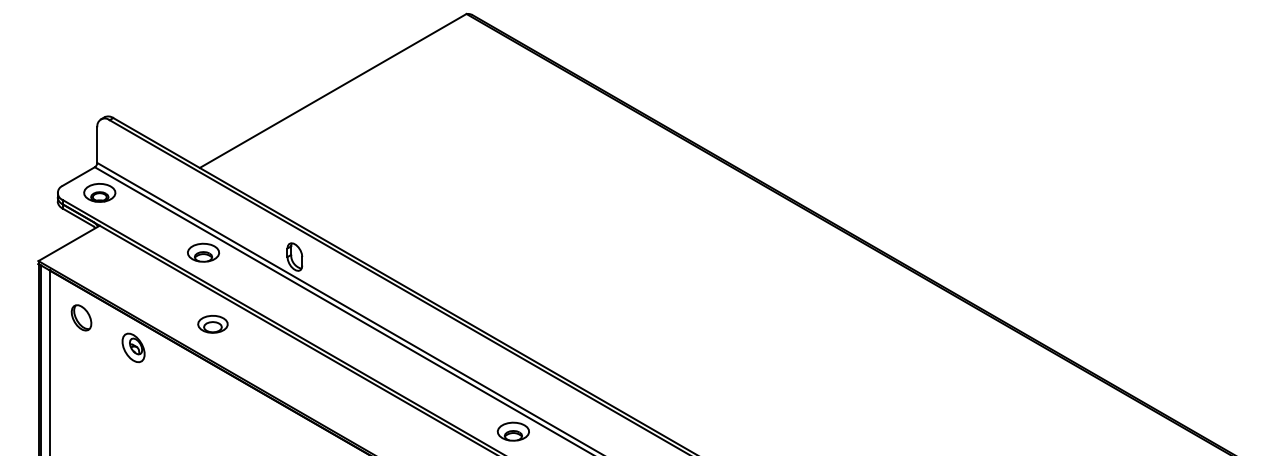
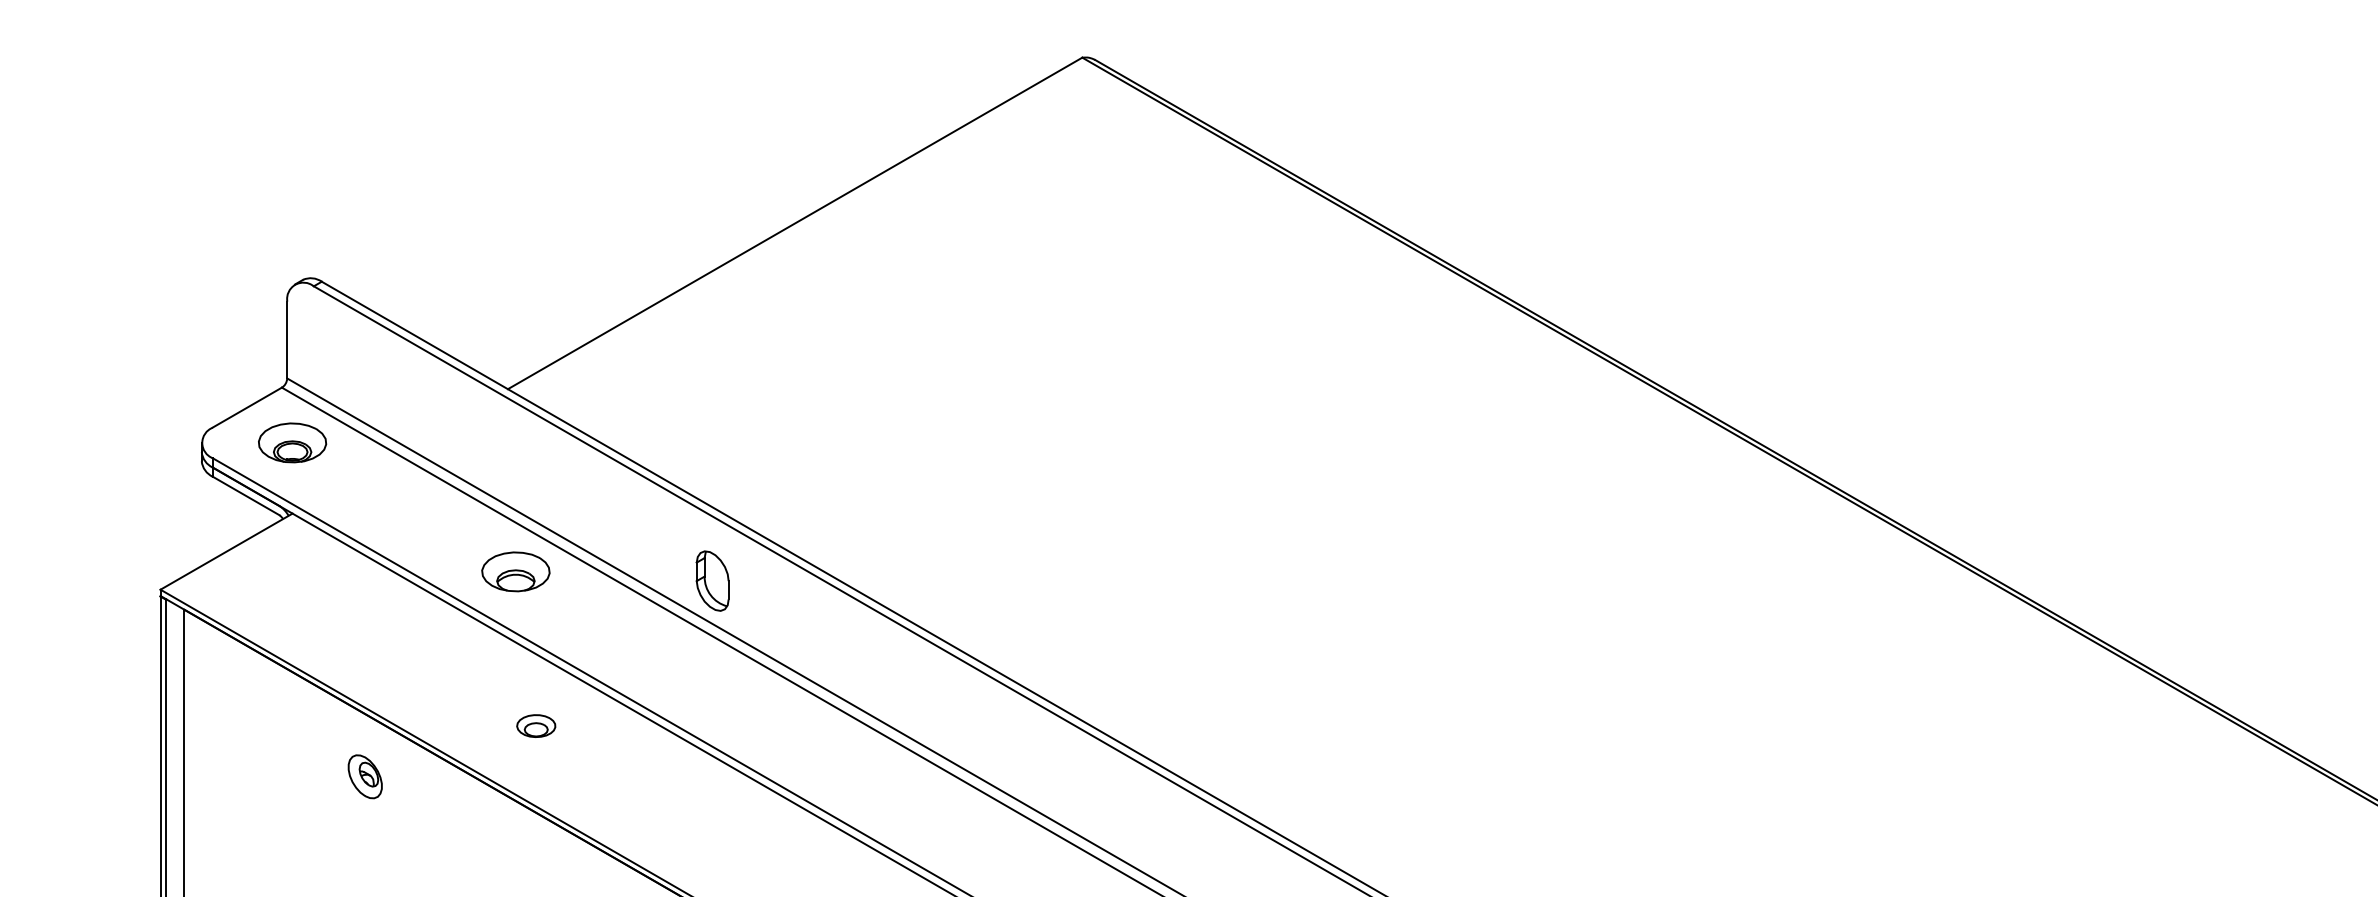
part: (81, 317) -> (253, 711), removed
part: (212, 324) -> (535, 726), size x0.6
part: (133, 347) -> (365, 775), size x0.7

